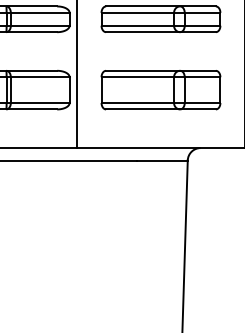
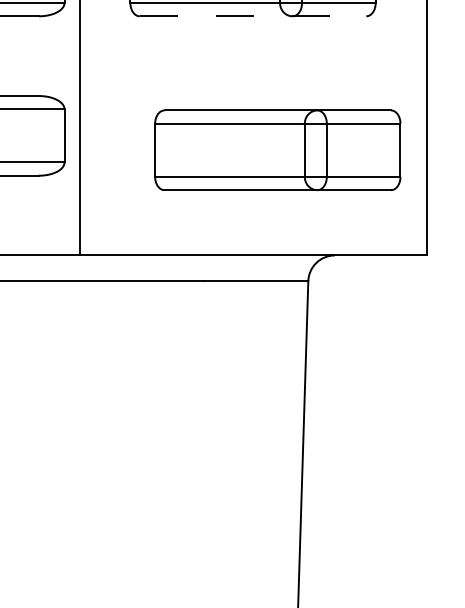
line: (160, 32) -> (252, 16), solid -> dashed
part: (160, 90) -> (276, 151), moved

